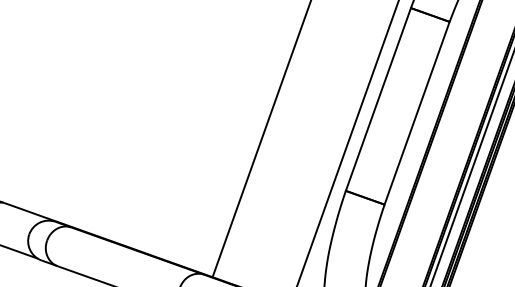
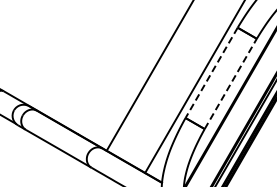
line: (378, 100) -> (211, 73), solid -> dashed
line: (418, 112) -> (231, 83), solid -> dashed

